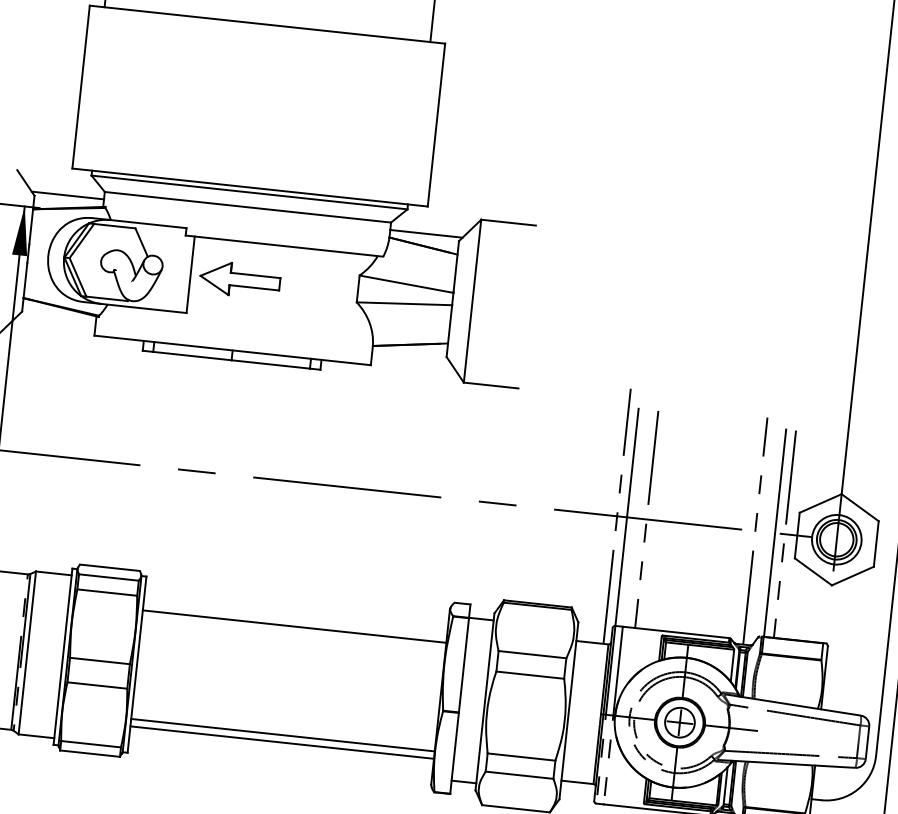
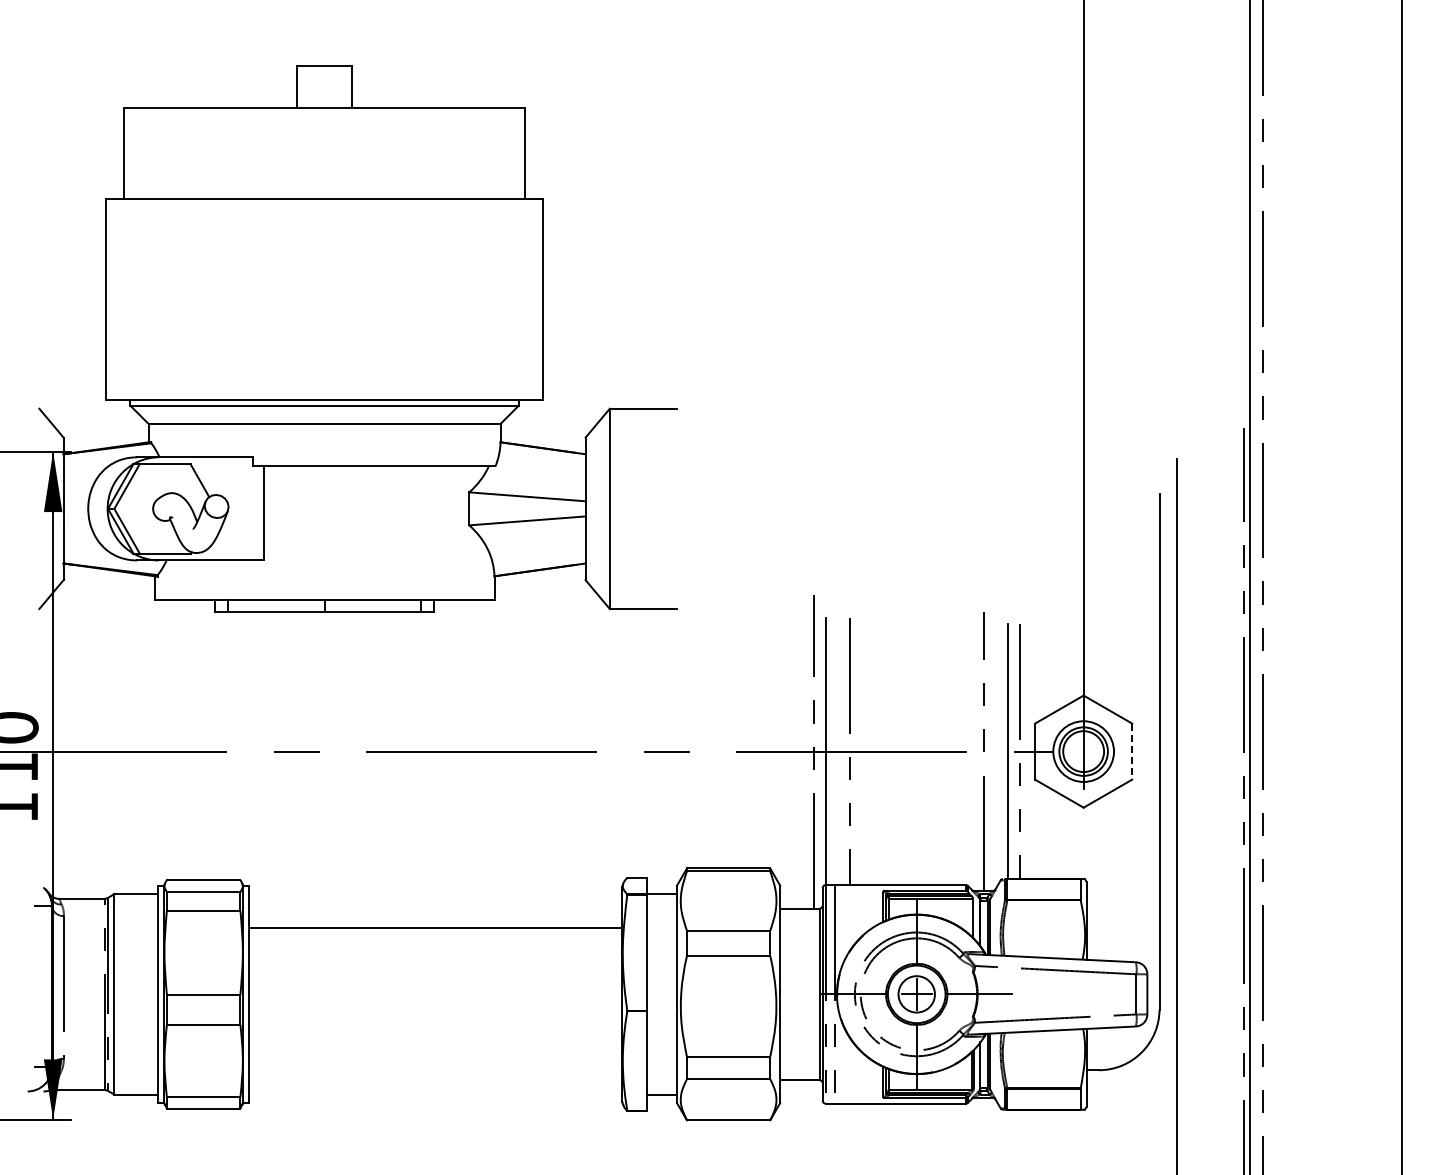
line: (67, 195) -> (103, 433), removed
line: (425, 234) -> (544, 433), removed
part: (239, 280) -> (323, 513), removed
line: (876, 544) -> (1132, 752), solid -> dashed
line: (282, 735) -> (435, 1061), removed
line: (281, 742) -> (435, 1070), removed

